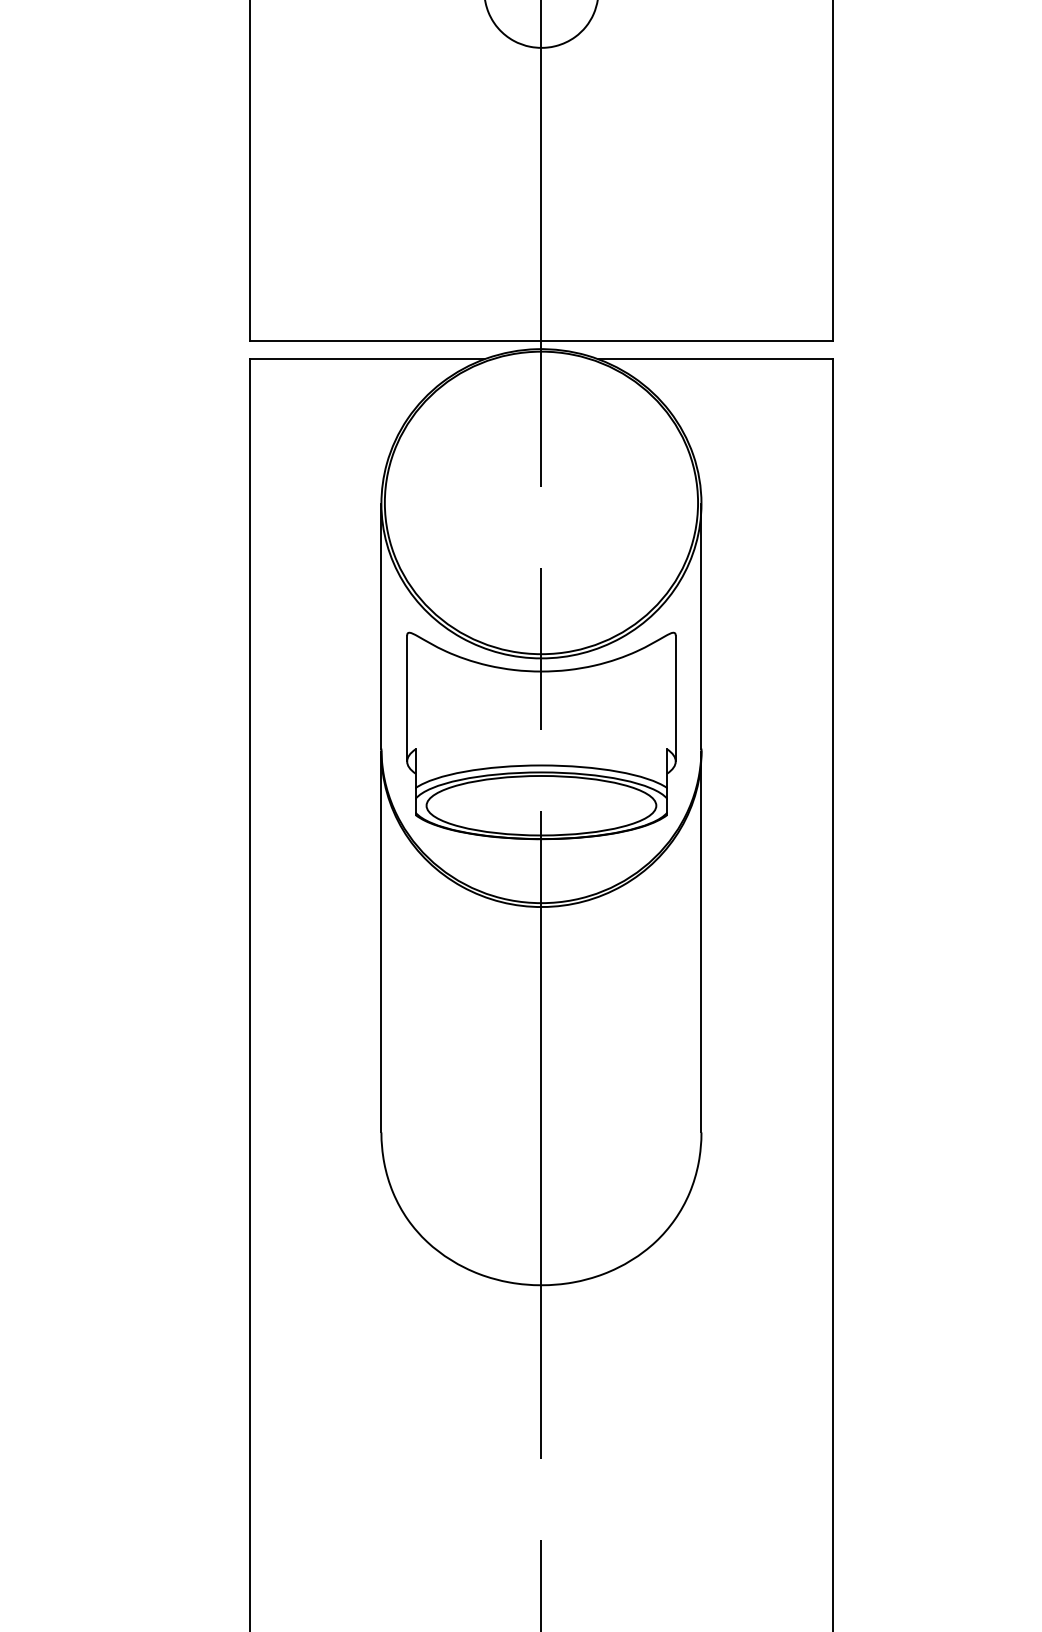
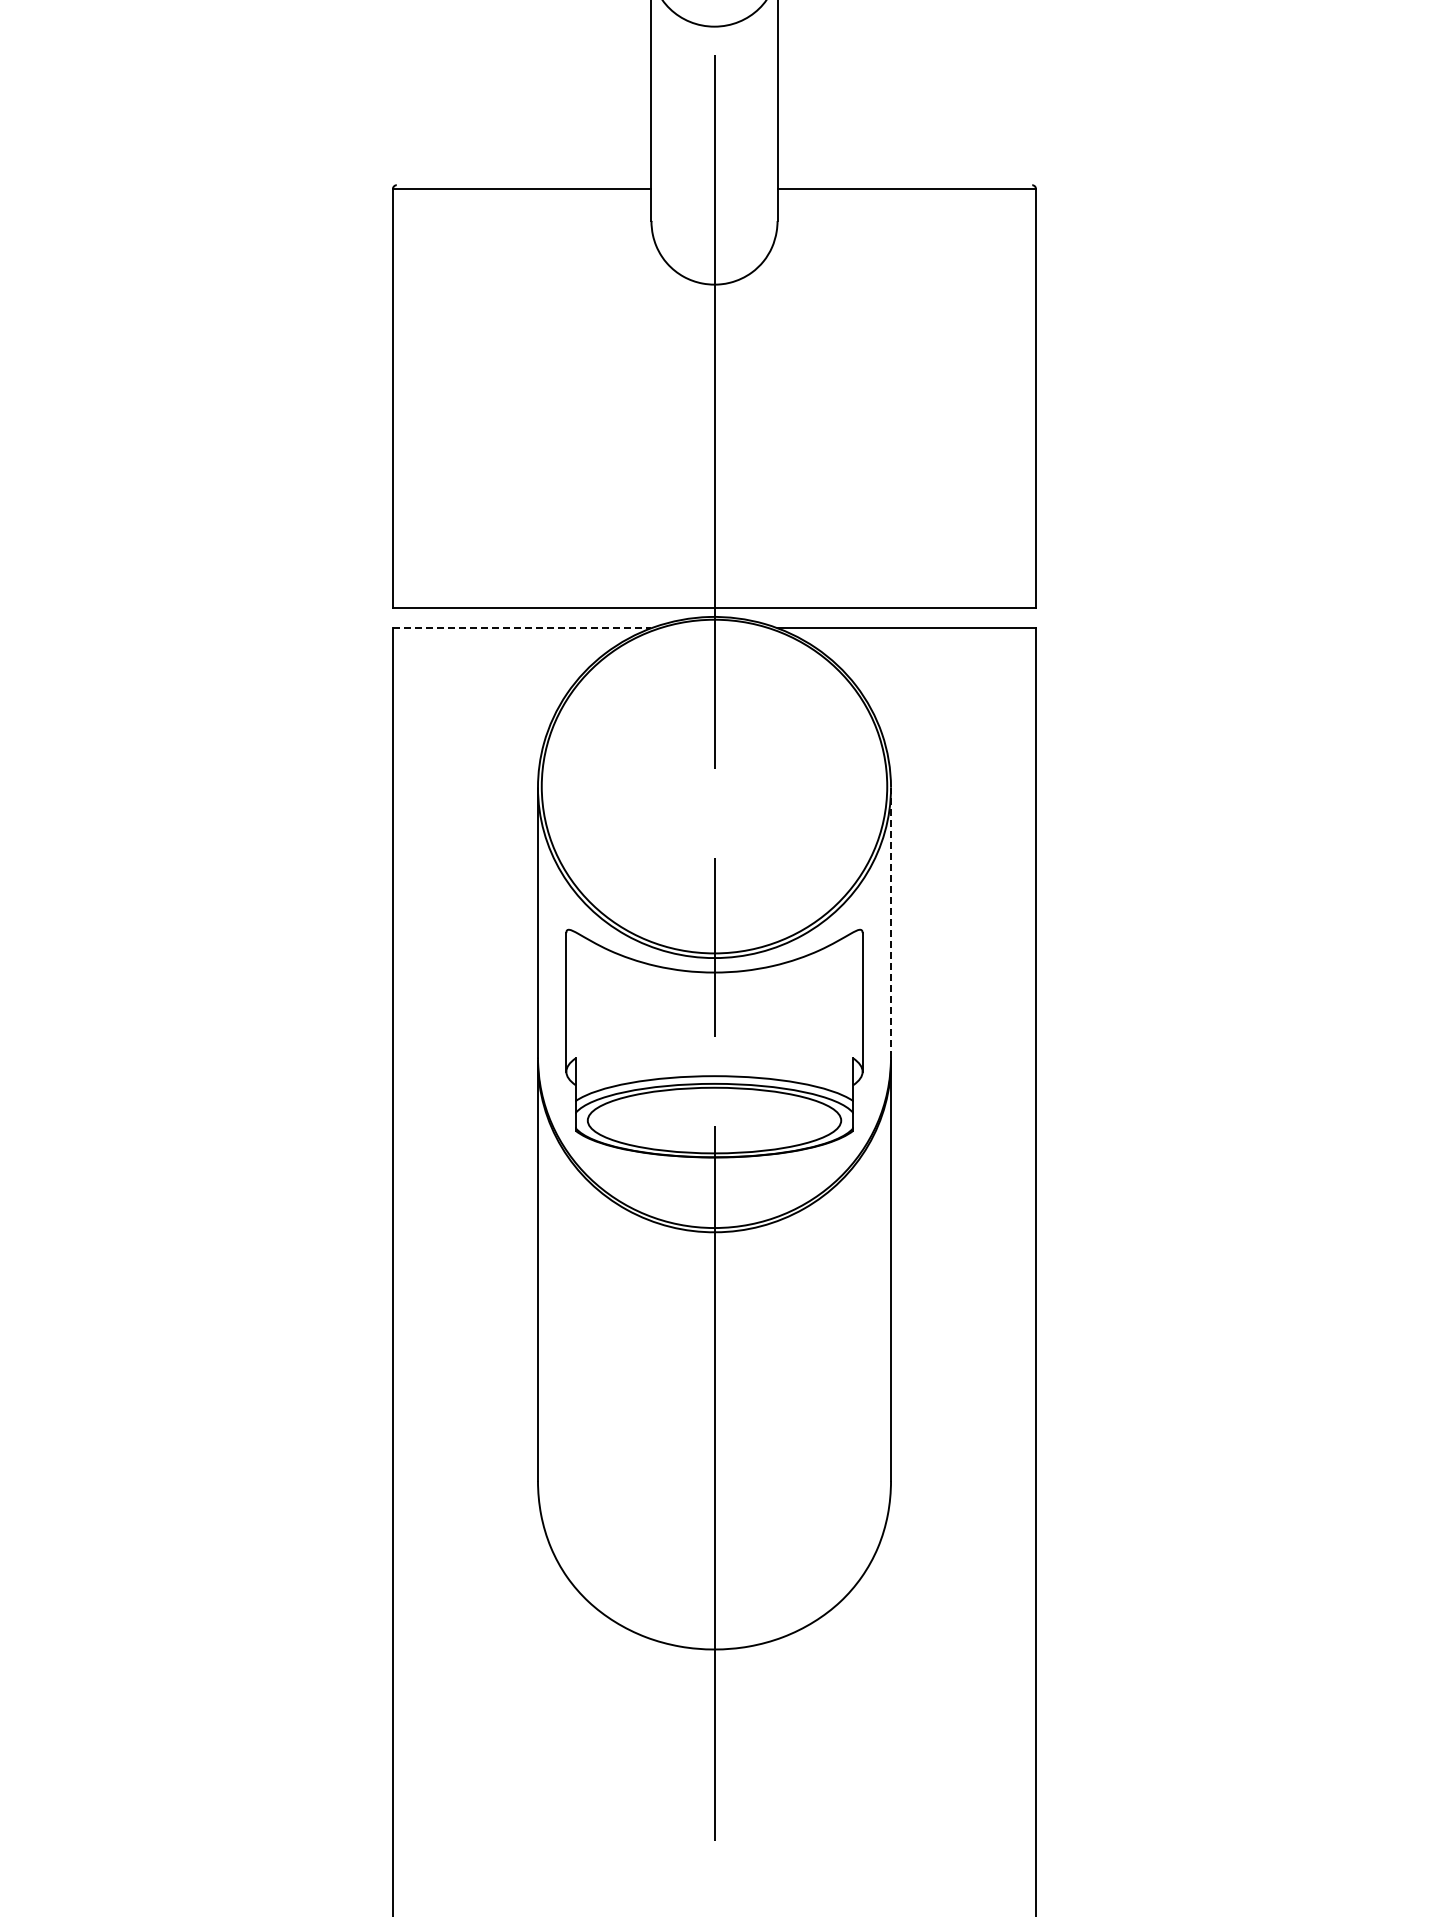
line: (366, 359) -> (521, 628), solid -> dashed
line: (701, 626) -> (891, 922), solid -> dashed

